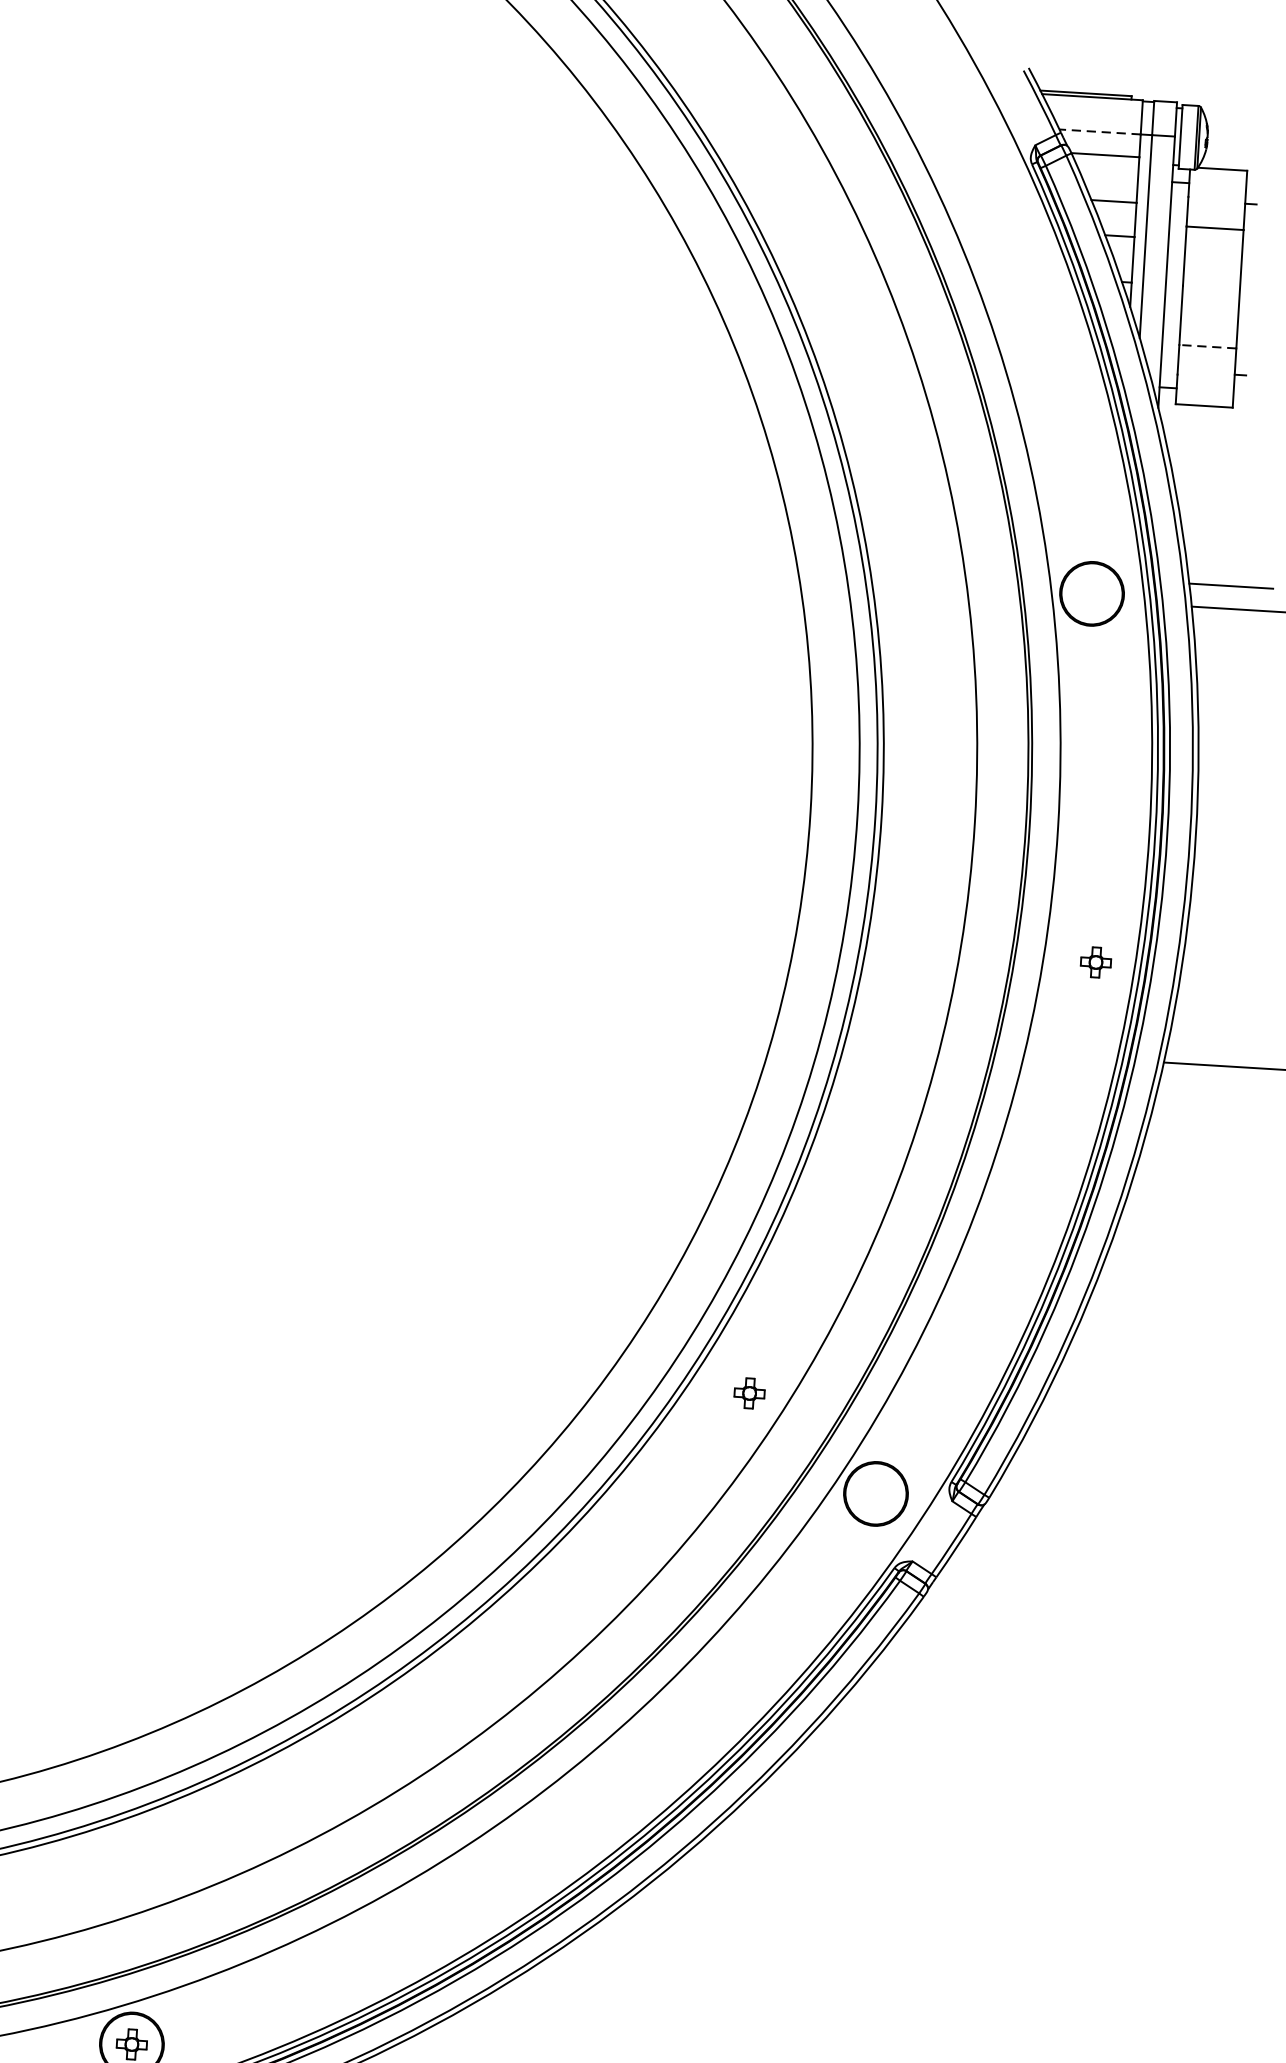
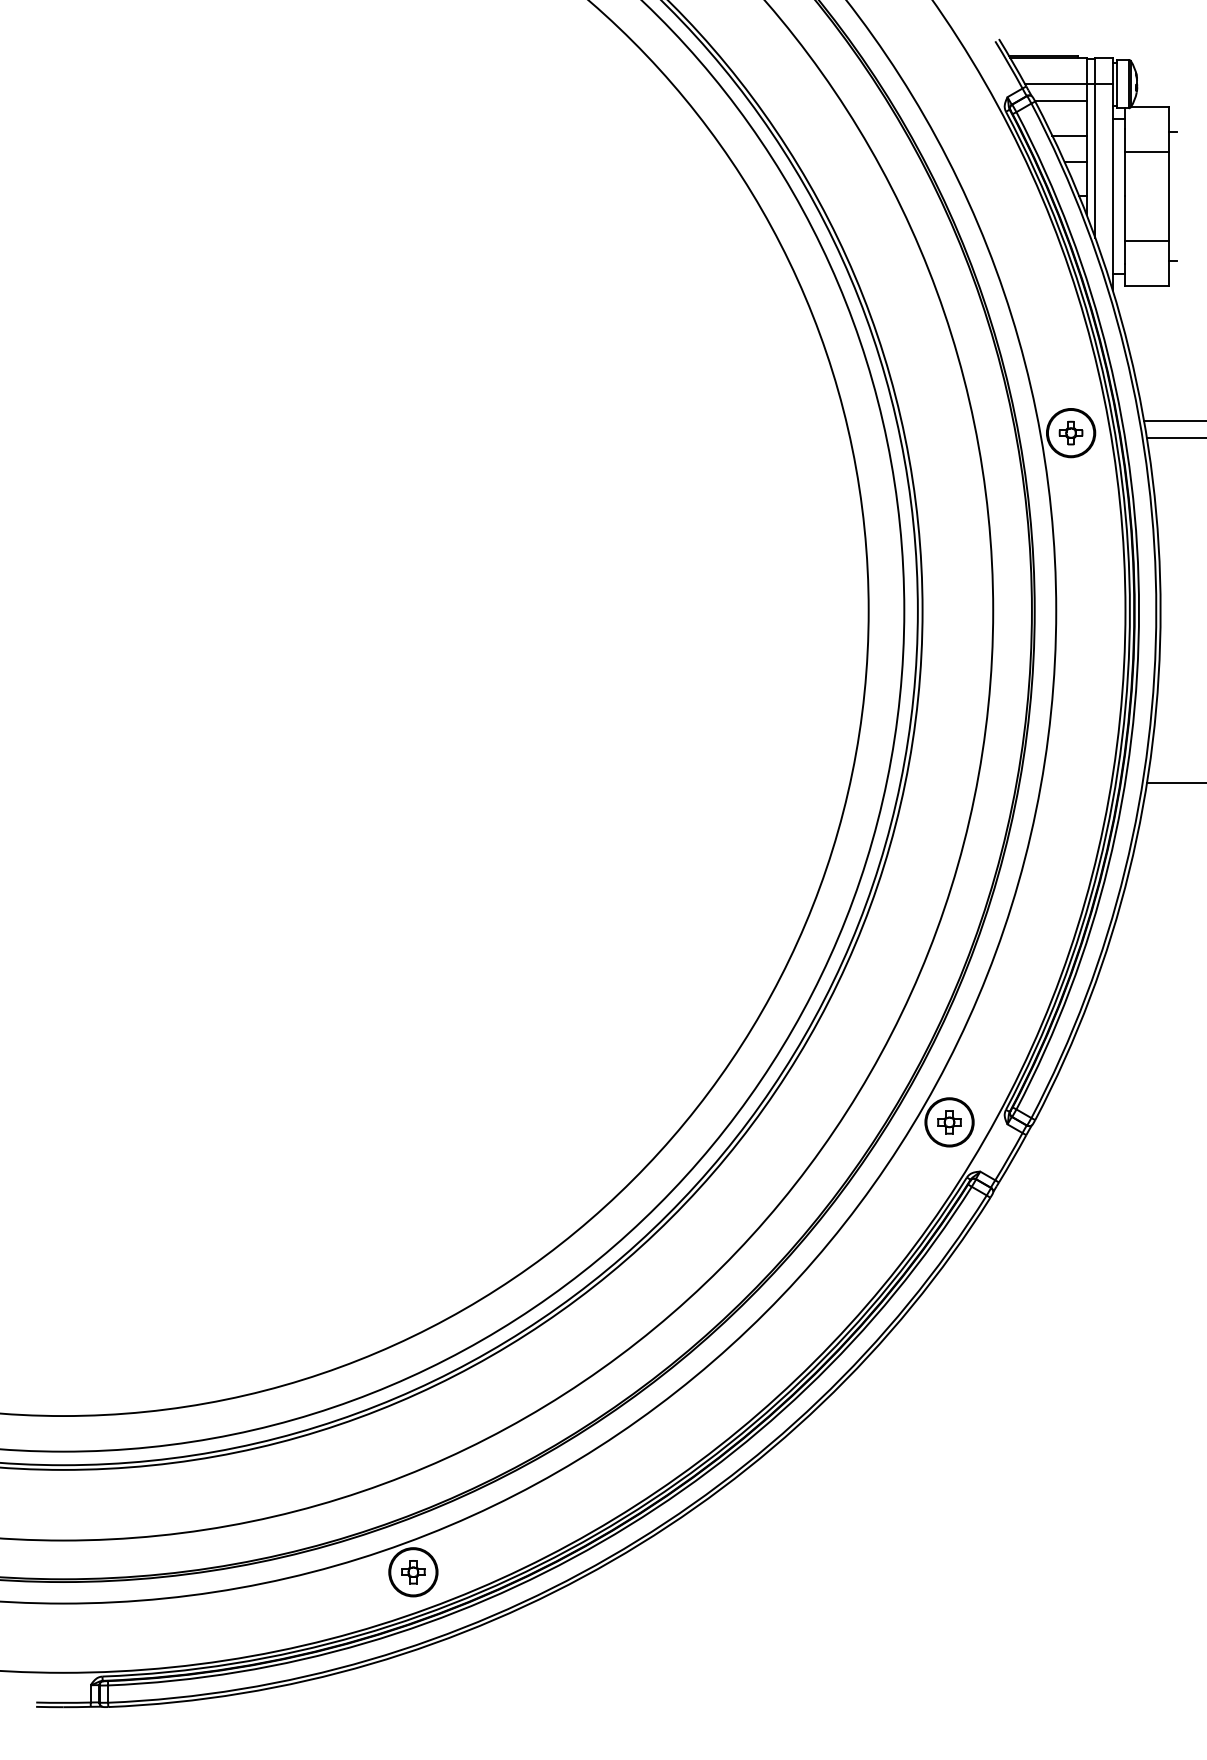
line: (1099, 132) -> (1055, 84), dashed -> solid
line: (1208, 347) -> (1147, 241), dashed -> solid
part: (1095, 961) -> (1070, 432), moved
part: (749, 1393) -> (949, 1122), moved

